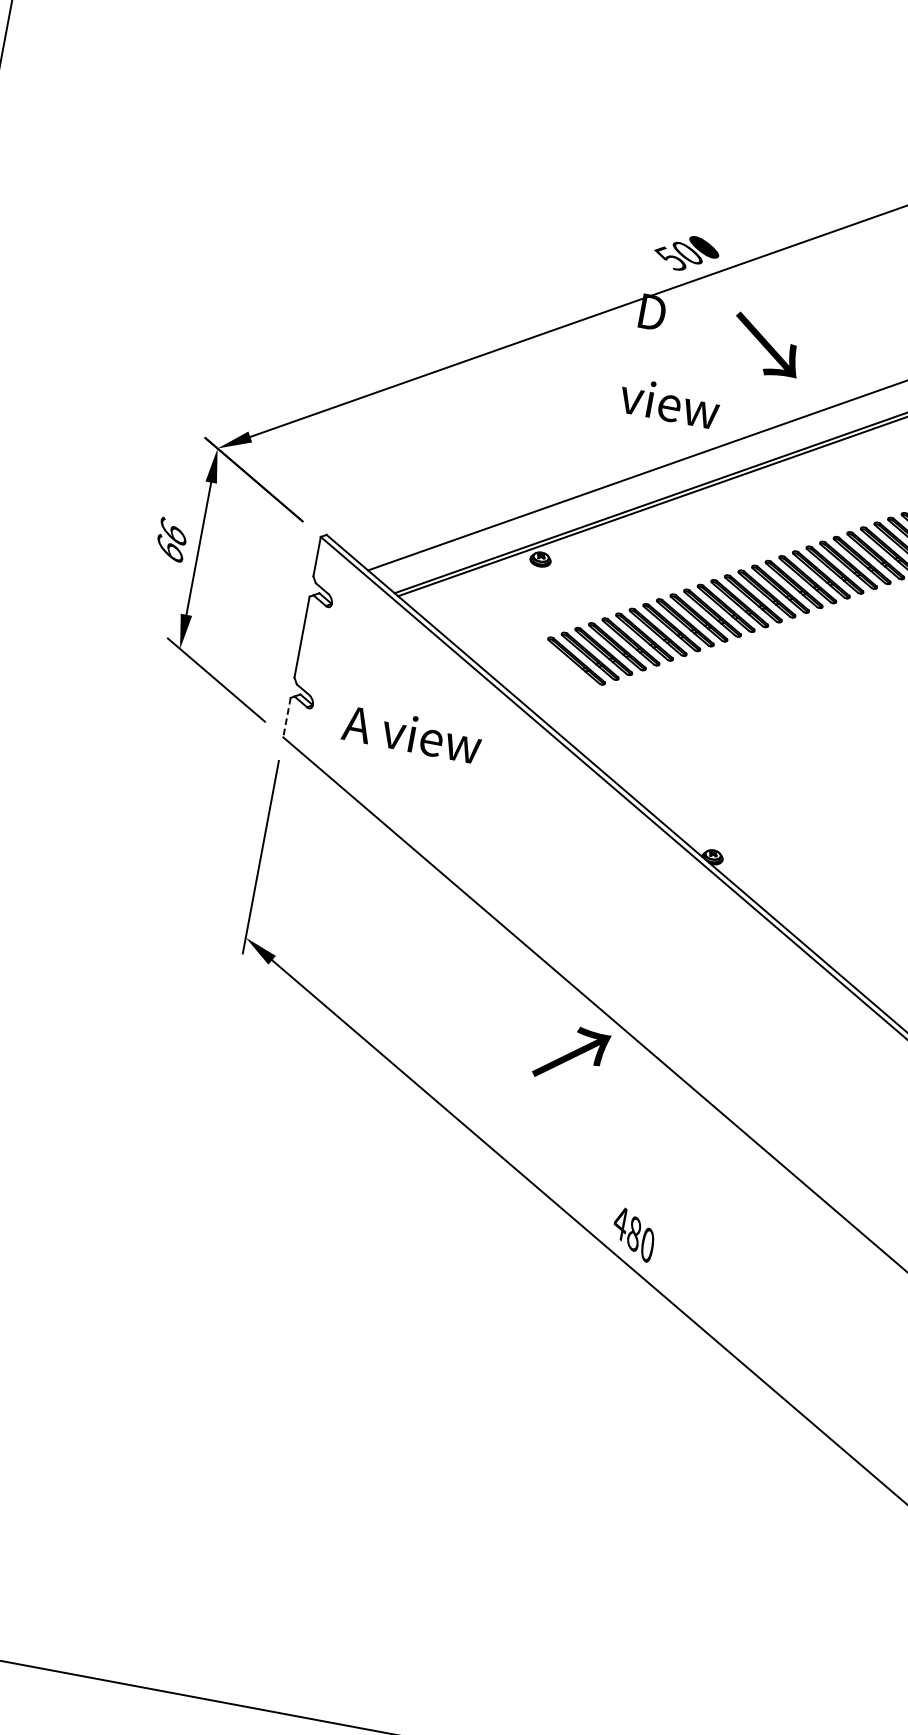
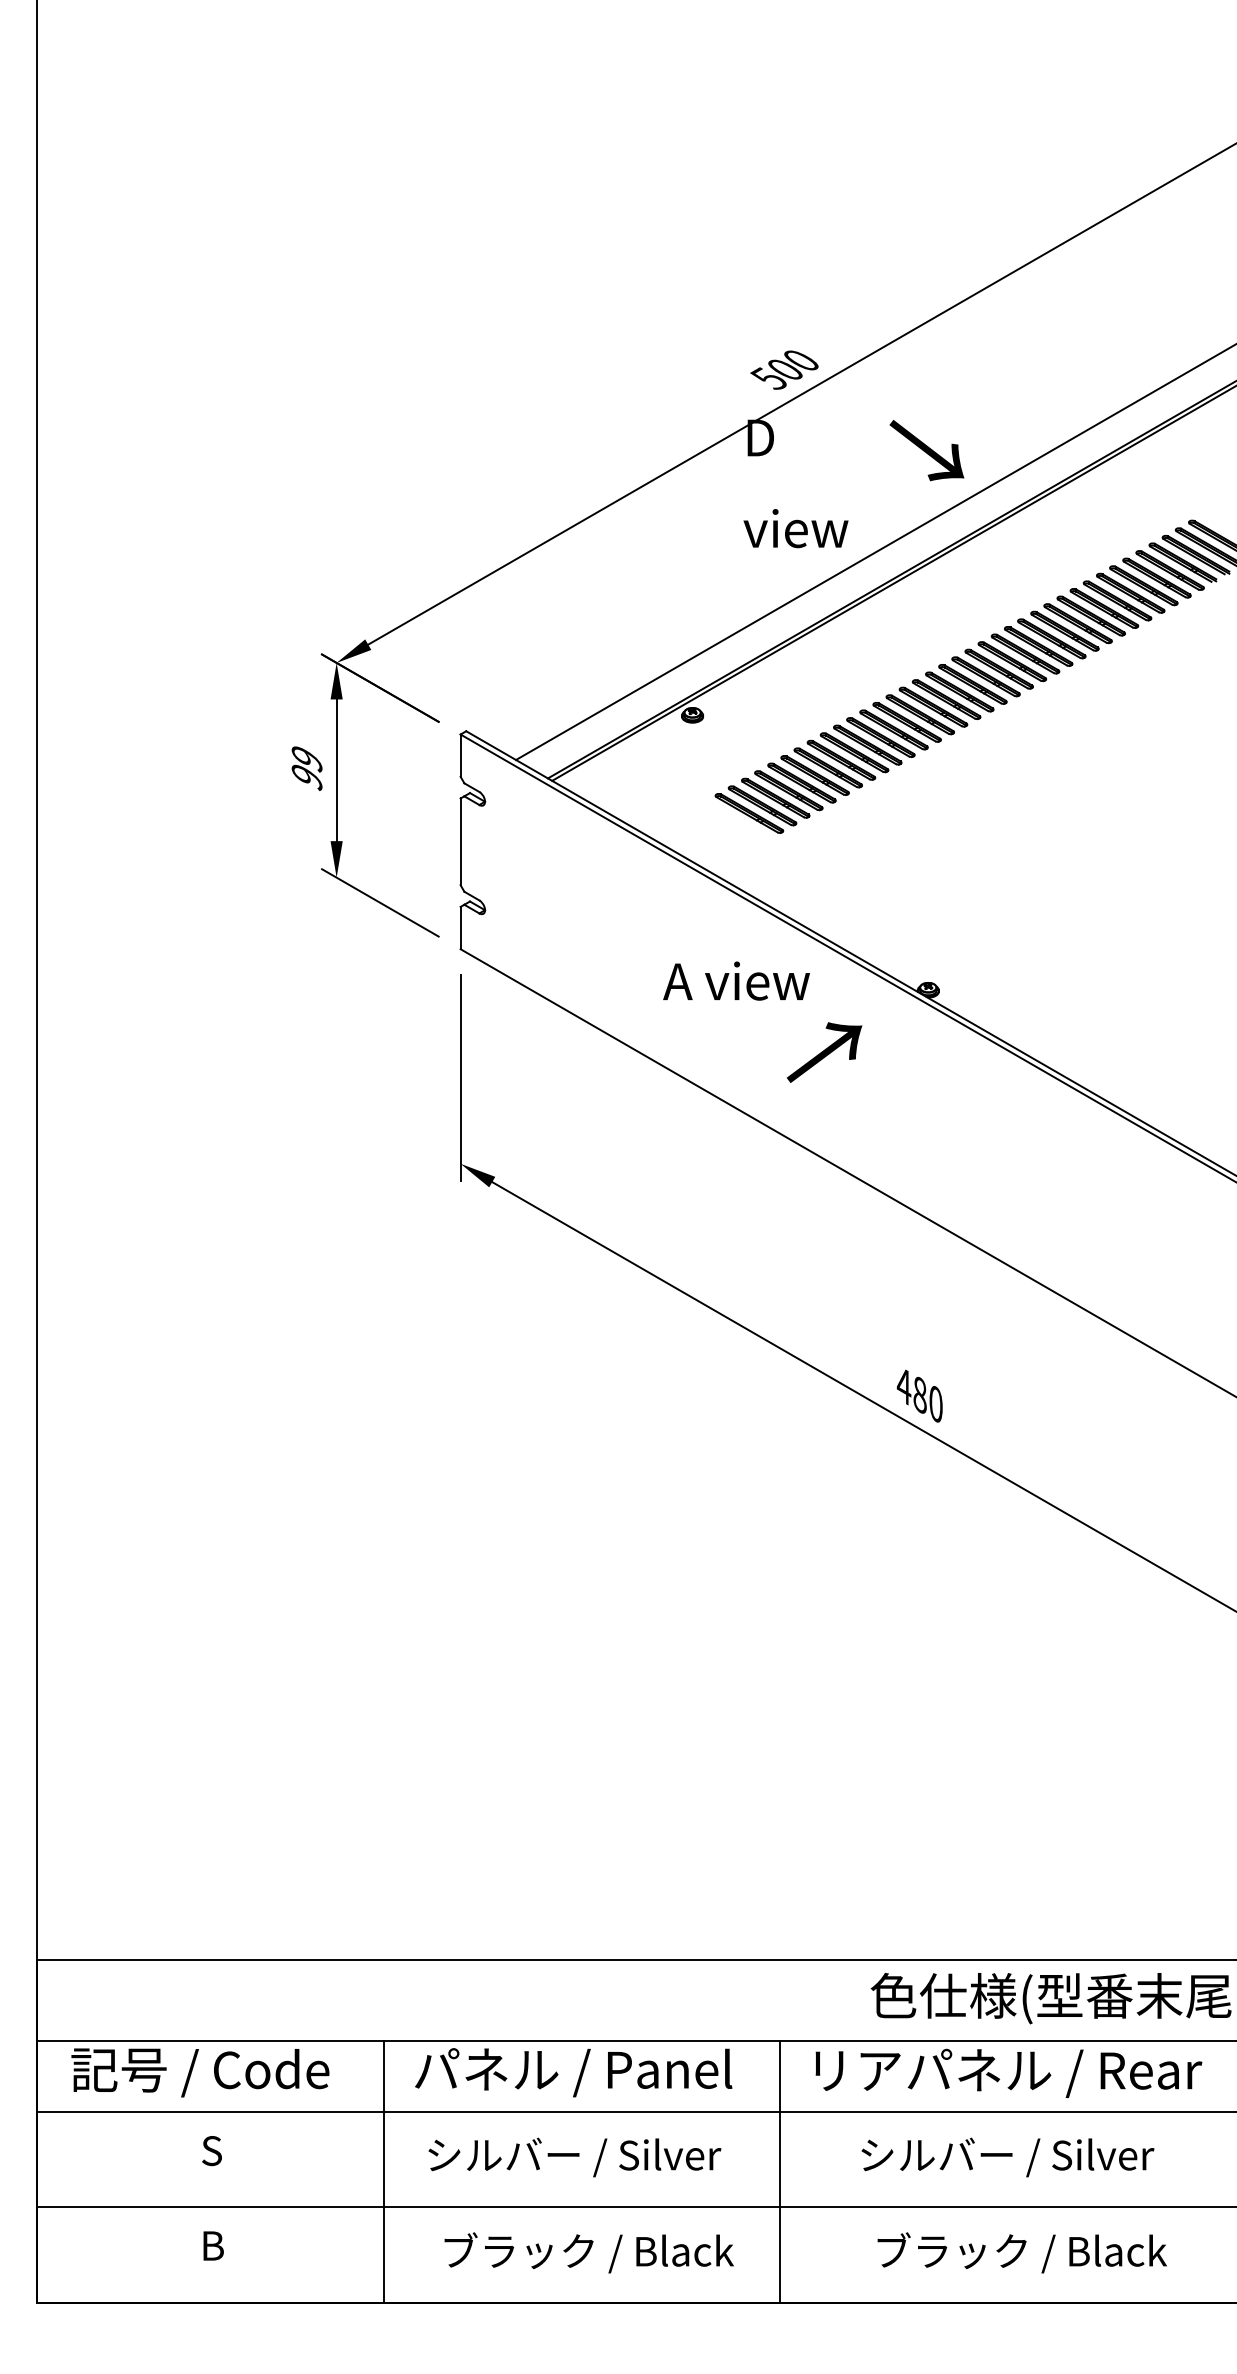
text: (766, 345) -> (926, 450), moved
text: (171, 540) -> (306, 767), 66 -> 99
line: (286, 718) -> (460, 928), dashed -> solid
text: (412, 733) -> (736, 980), moved
text: (571, 1054) -> (824, 1052), moved

